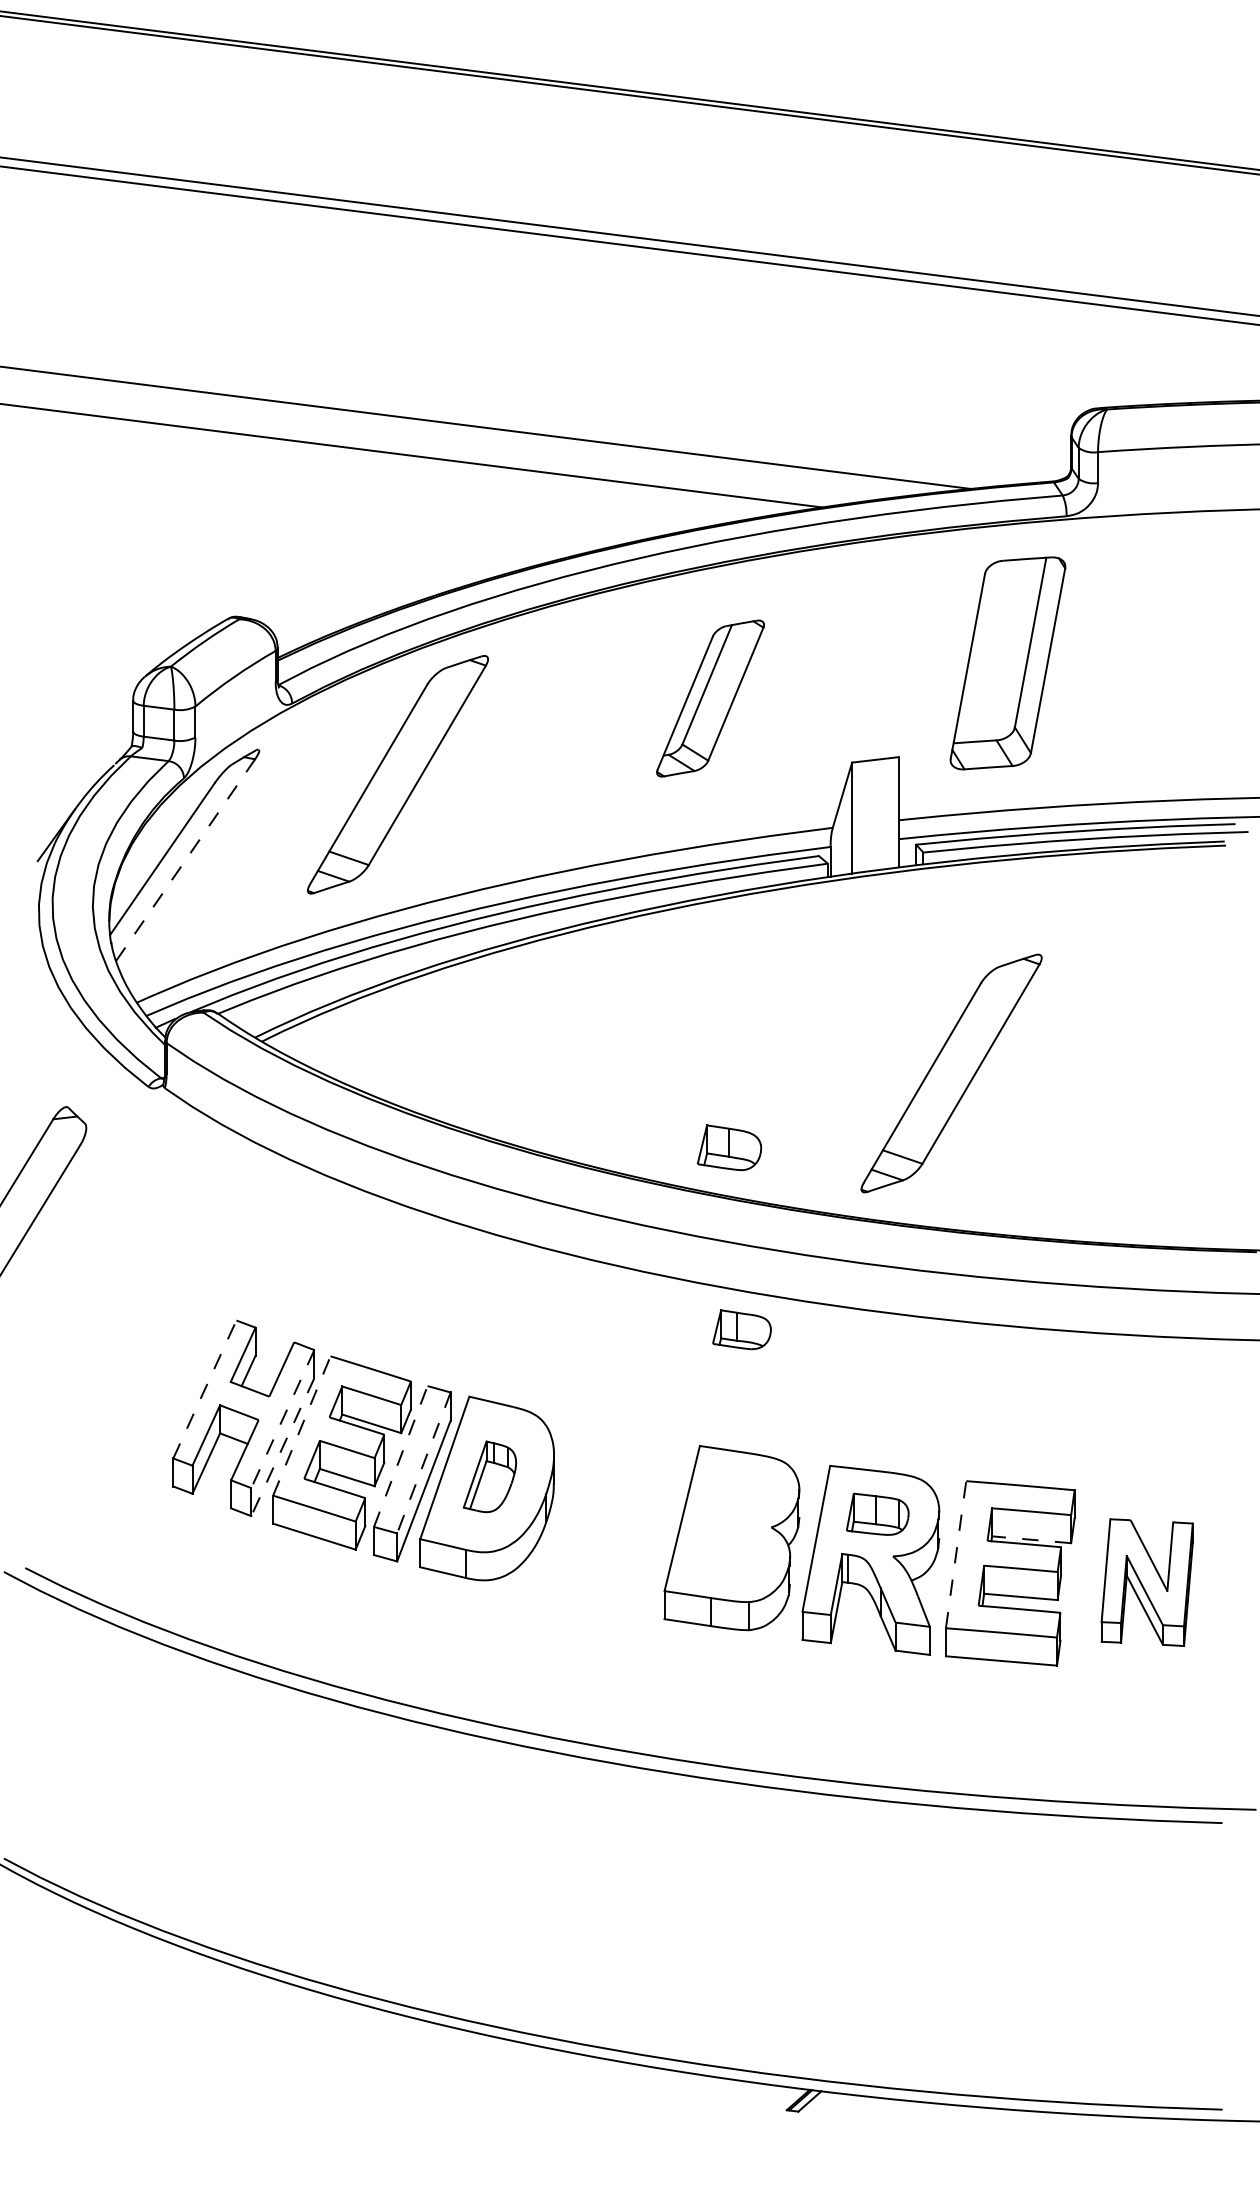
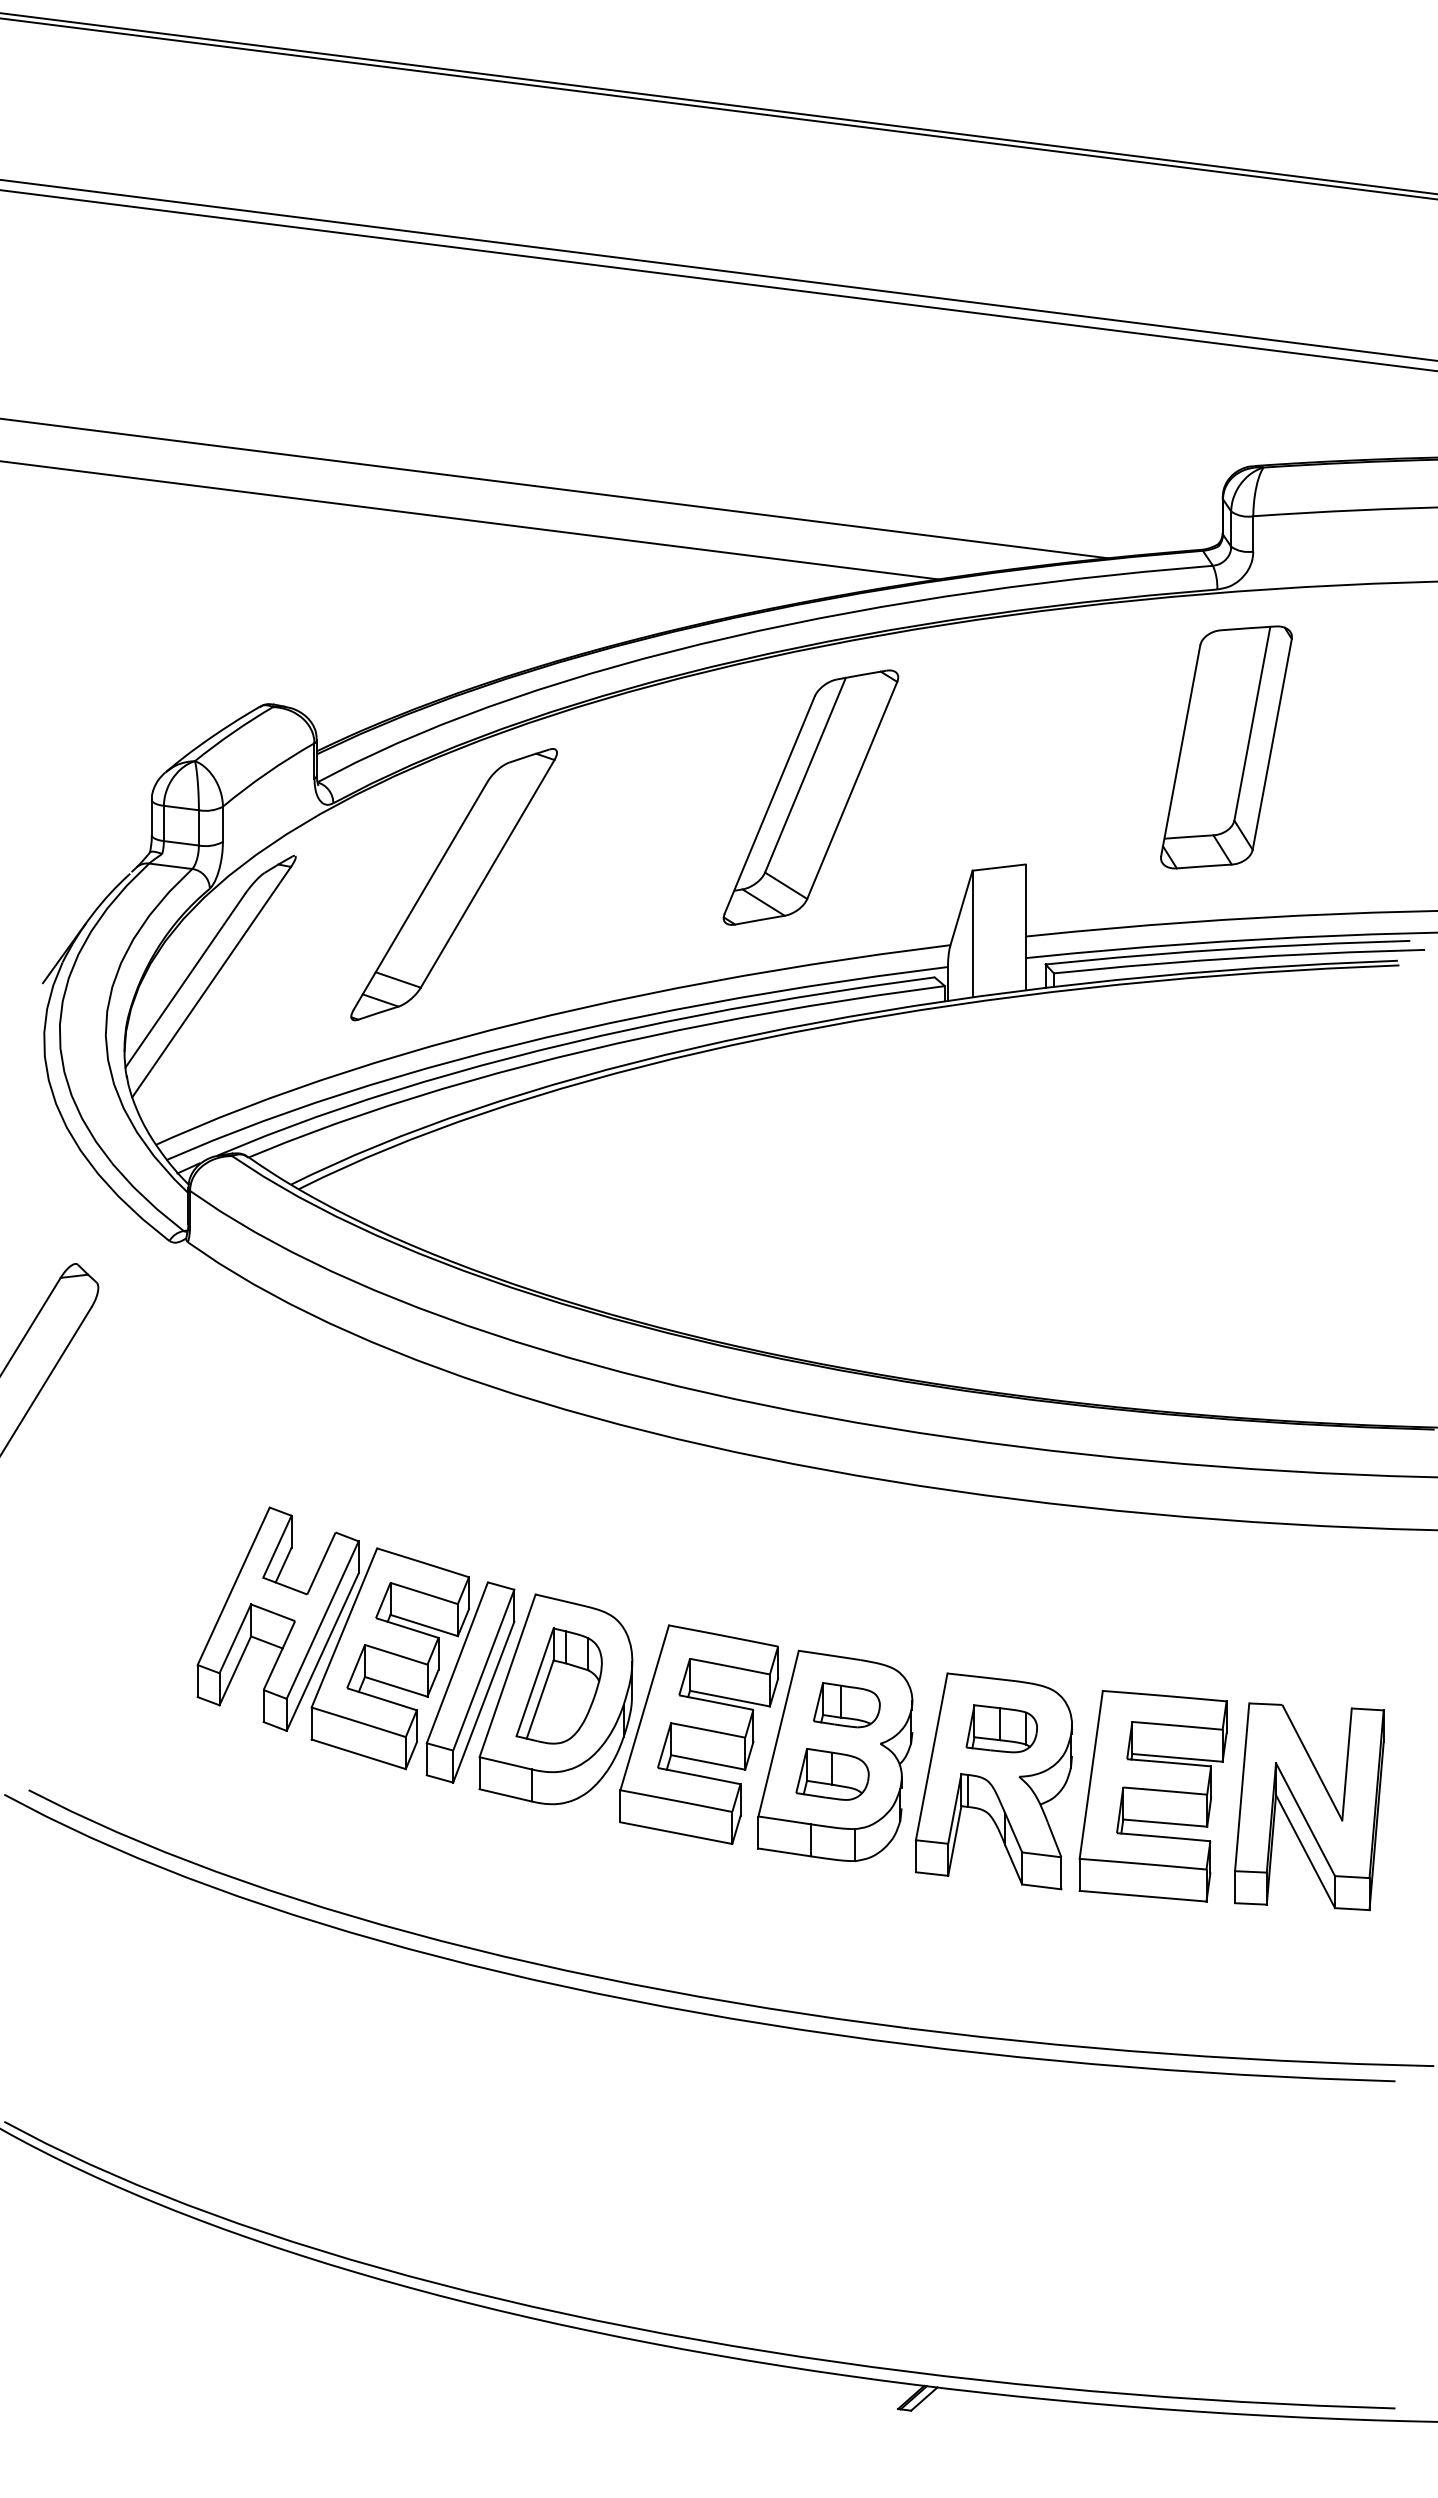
part: (1007, 663) -> (1226, 747), moved
part: (710, 698) -> (810, 797), size x1.43
line: (185, 860) -> (211, 982), dashed -> solid
part: (951, 1073) -> (1085, 1225), removed
part: (729, 1147) -> (832, 1774), moved
part: (741, 1330) -> (846, 1705), moved
line: (204, 1389) -> (233, 1586), dashed -> solid
line: (282, 1419) -> (322, 1620), dashed -> solid
line: (301, 1425) -> (344, 1627), dashed -> solid
line: (282, 1447) -> (322, 1652), dashed -> solid
line: (400, 1456) -> (457, 1662), dashed -> solid
line: (423, 1463) -> (483, 1670), dashed -> solid
part: (489, 1476) -> (558, 1685), size x1.43
part: (612, 1519) -> (699, 1734), added
line: (1030, 1539) -> (1176, 1757), dashed -> solid
line: (956, 1554) -> (1091, 1774), dashed -> solid
part: (1147, 1582) -> (1309, 1806), size x1.43

